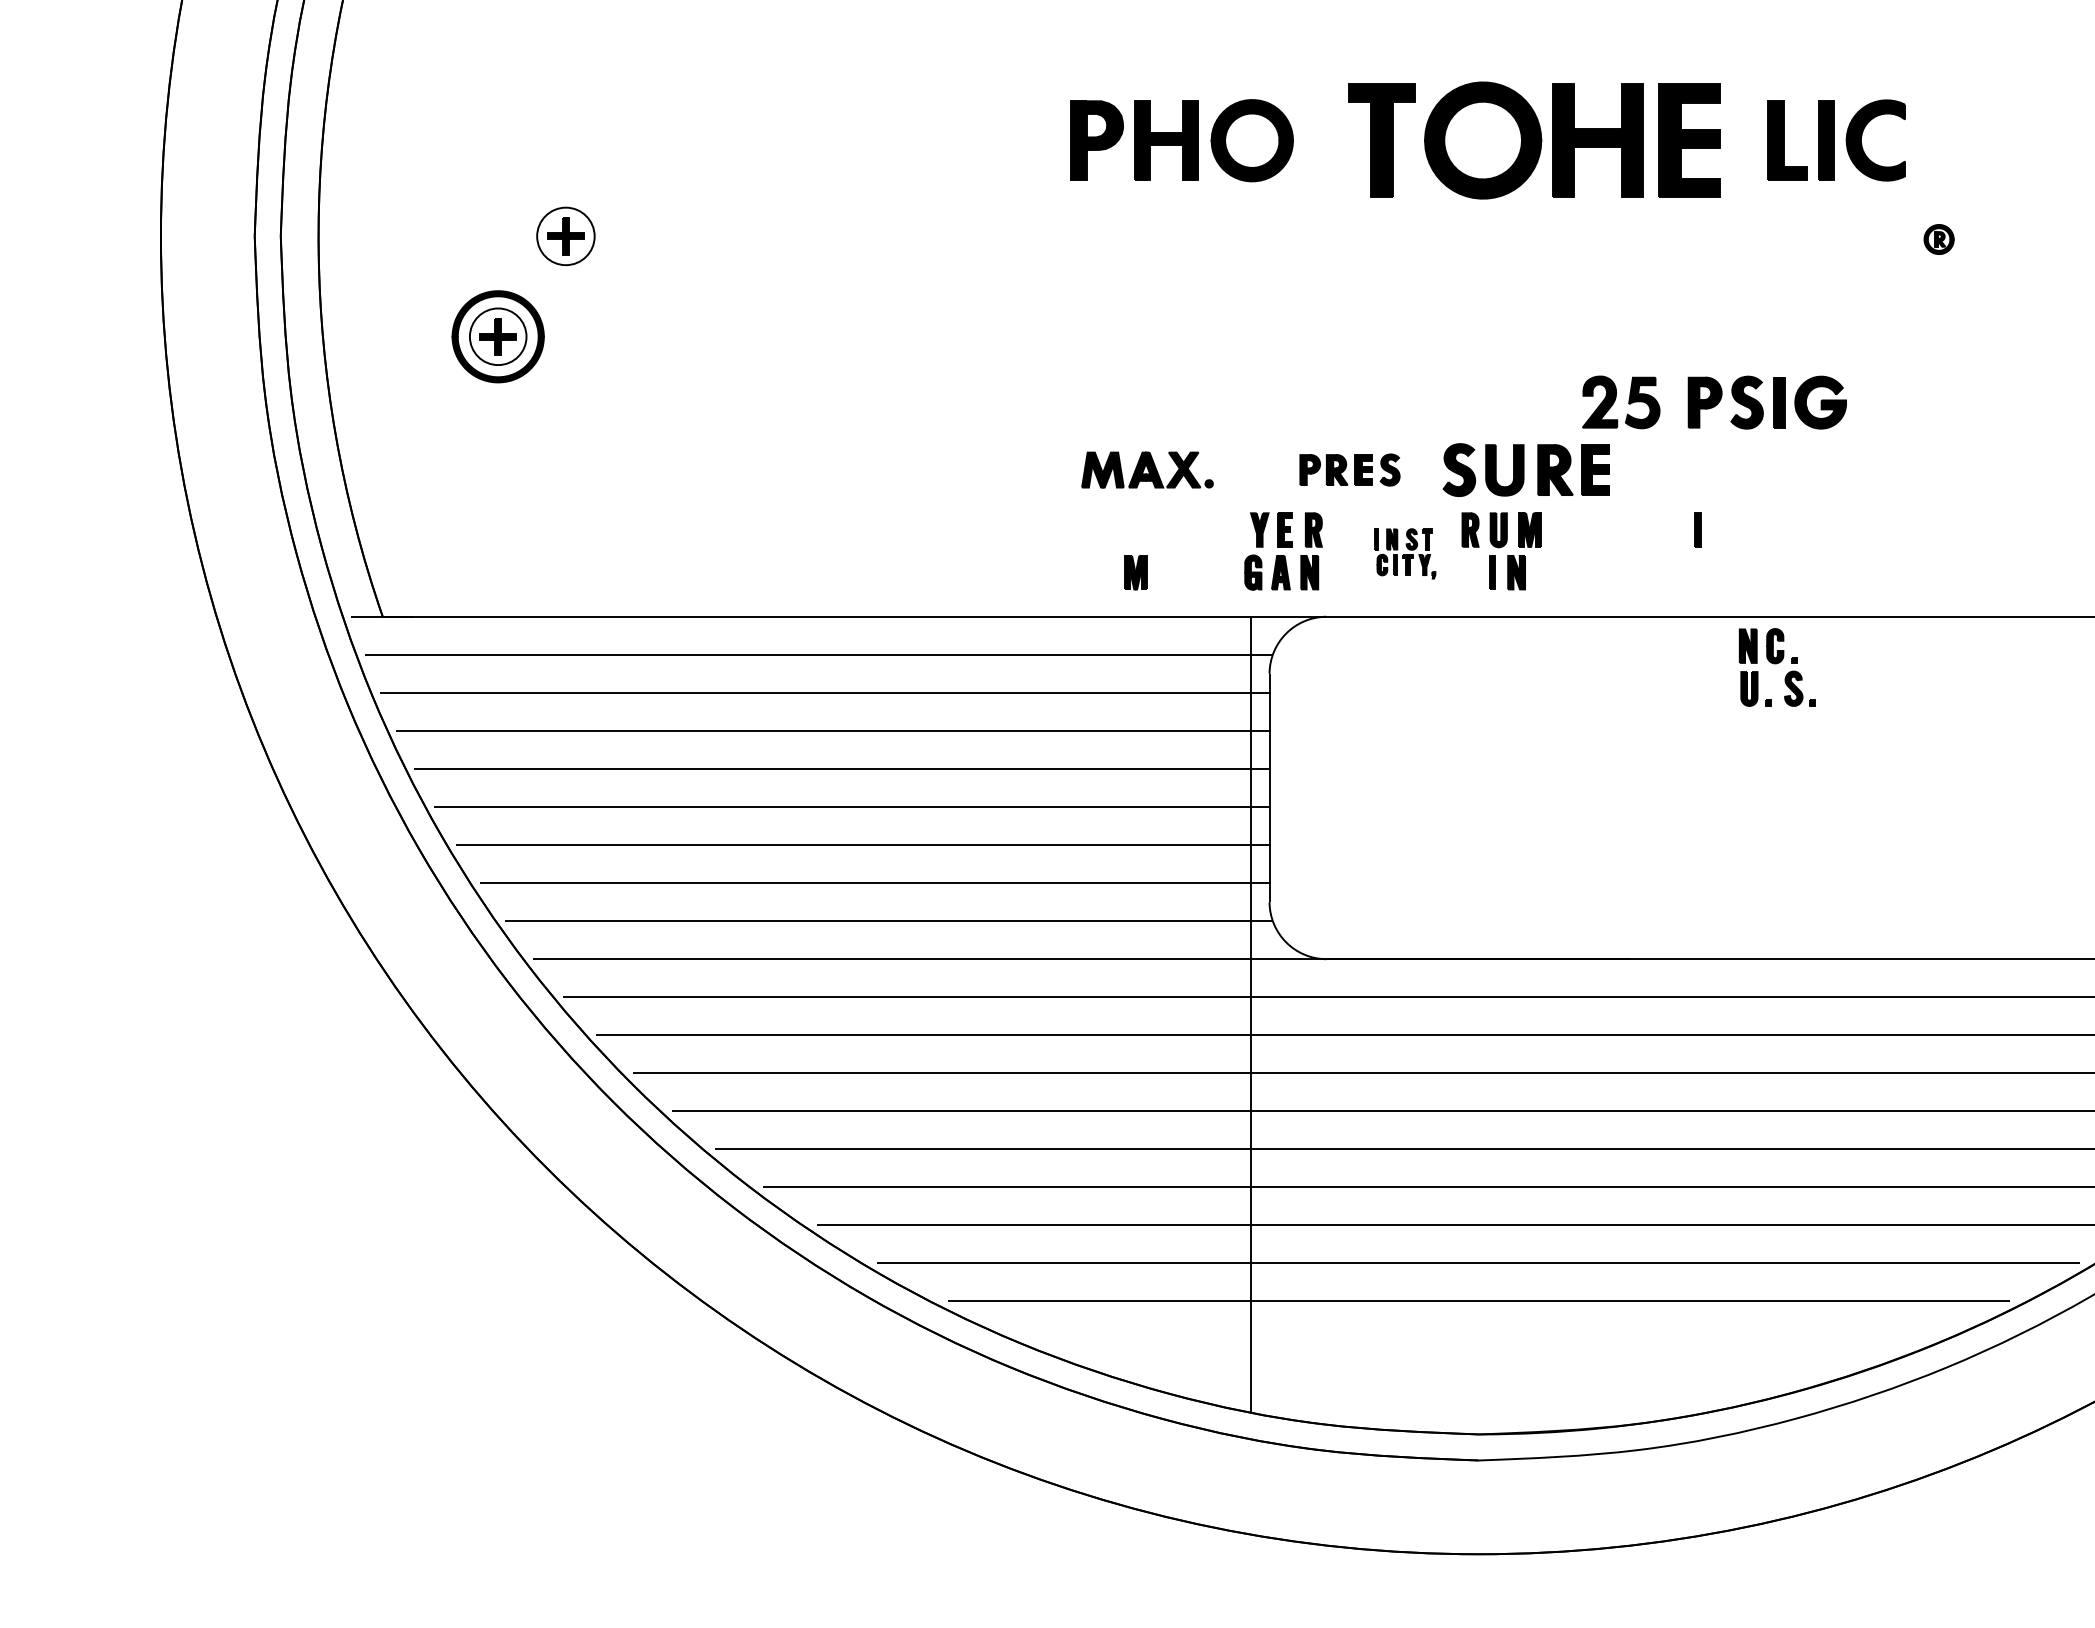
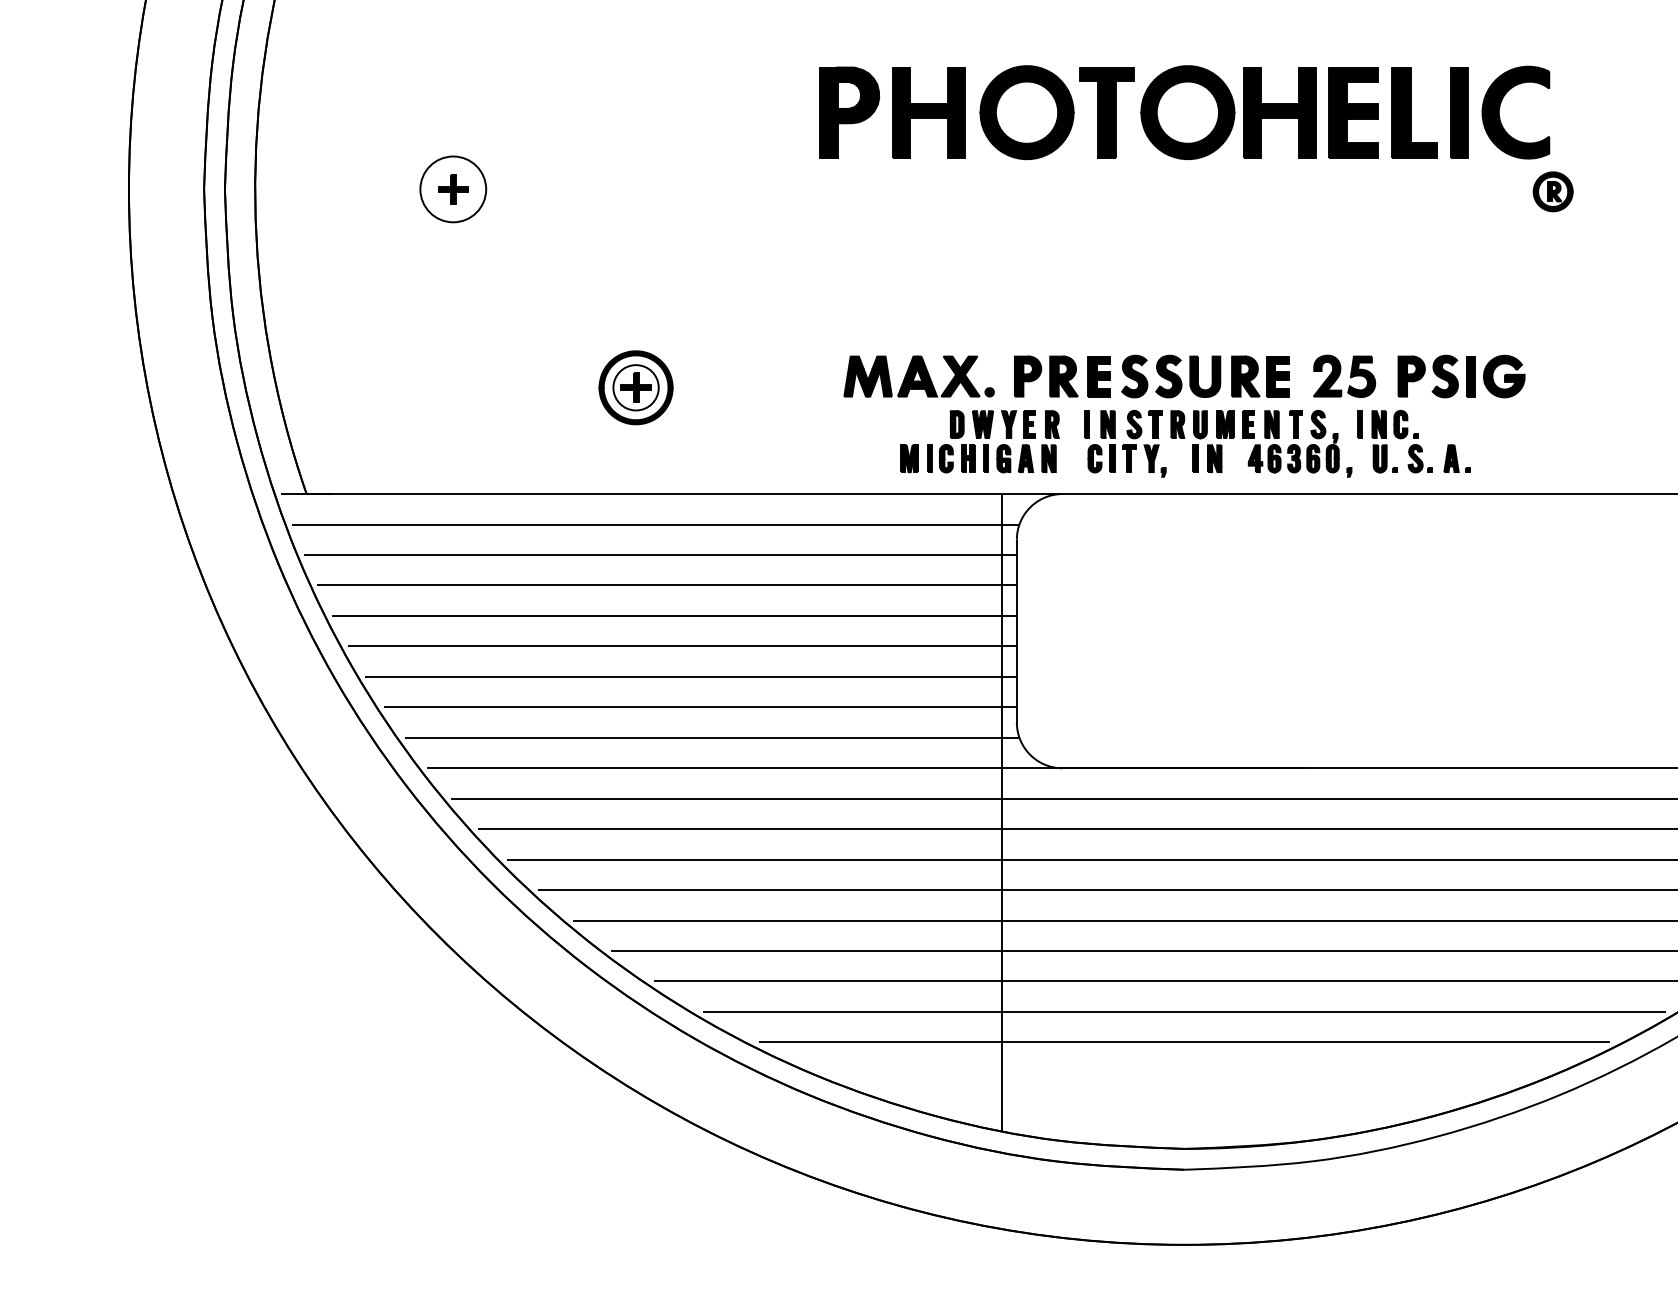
part: (1181, 140) -> (946, 112), size x1.43
part: (1835, 140) -> (1470, 112), size x1.43
circle: (566, 236) -> (453, 189), size x1.43
part: (1938, 239) -> (1552, 191), size x1.67
part: (497, 336) -> (635, 387), moved
part: (1714, 402) -> (1419, 376), moved
part: (1146, 470) -> (918, 376), size x1.43
part: (1350, 470) -> (1081, 376), size x1.67
part: (1199, 551) -> (960, 441), added
part: (1405, 553) -> (1125, 443), size x1.67
part: (1619, 553) -> (1297, 443), added
part: (1818, 572) -> (1456, 458), added
part: (1776, 667) -> (1401, 441), moved

